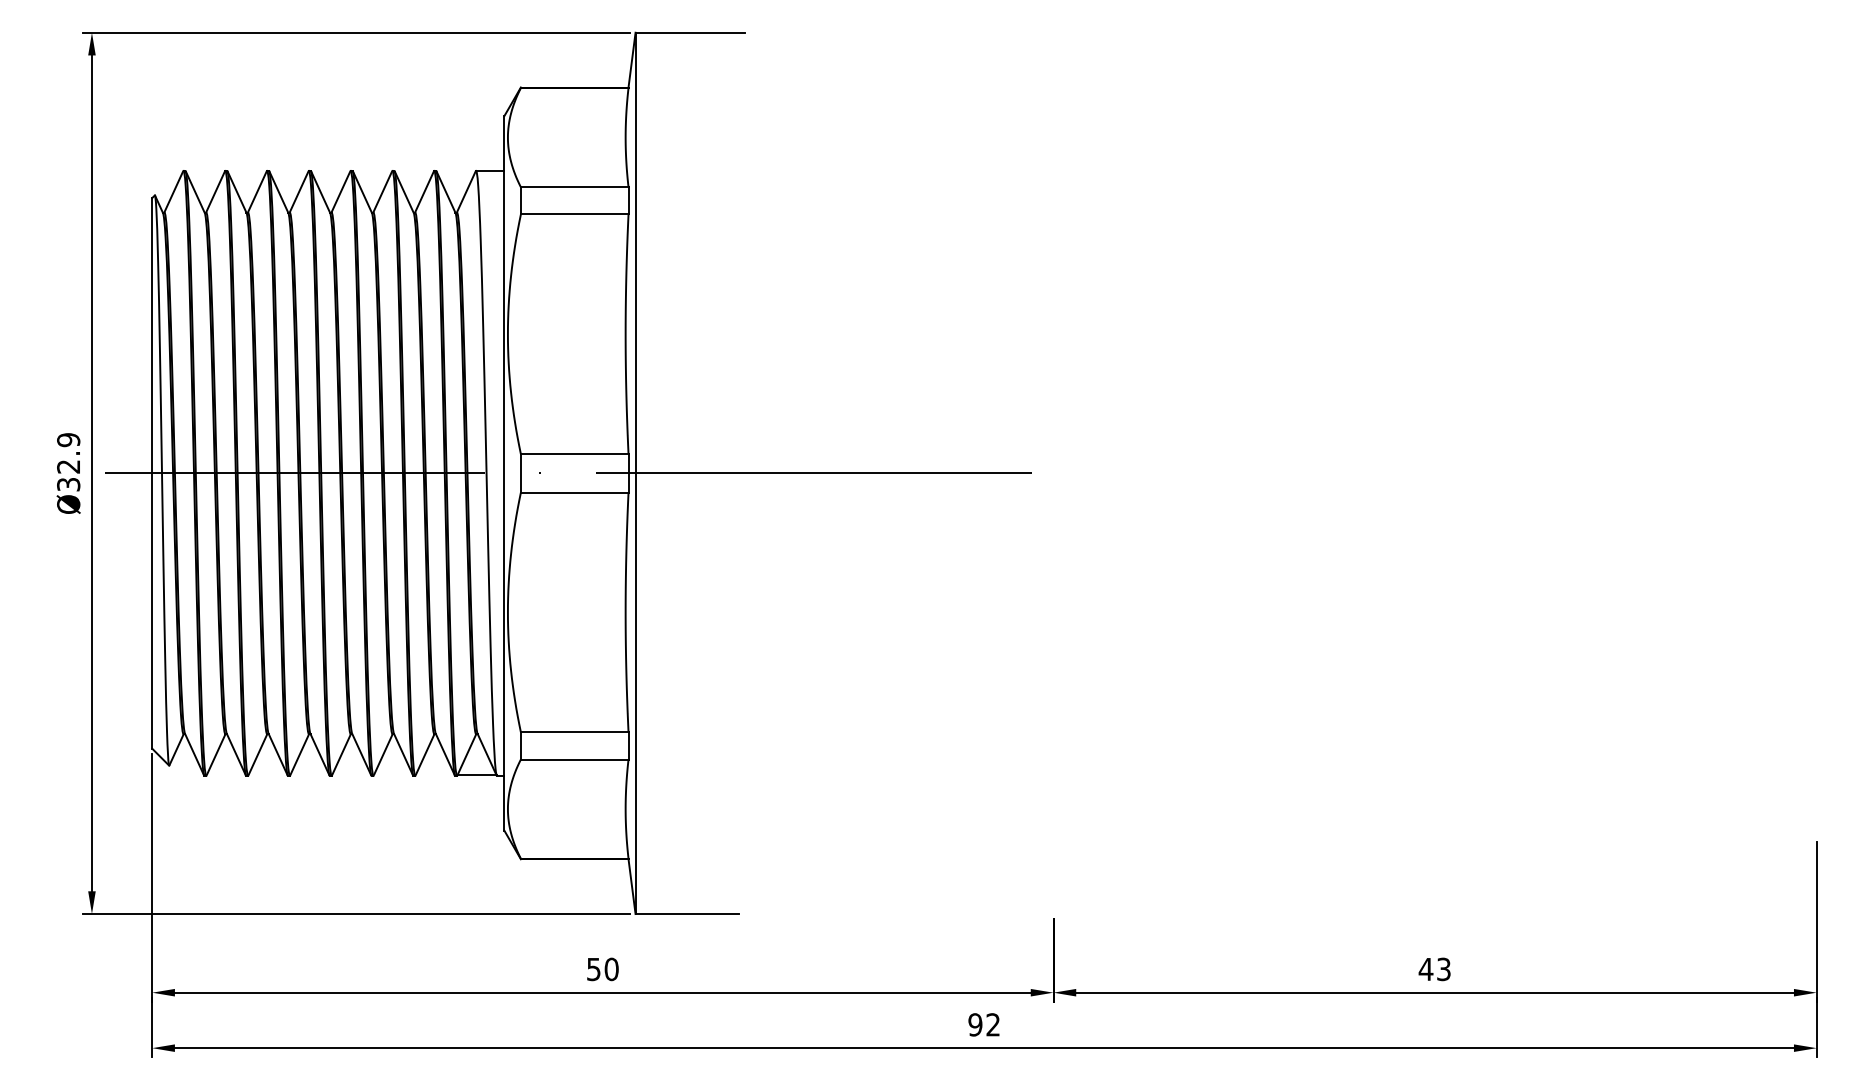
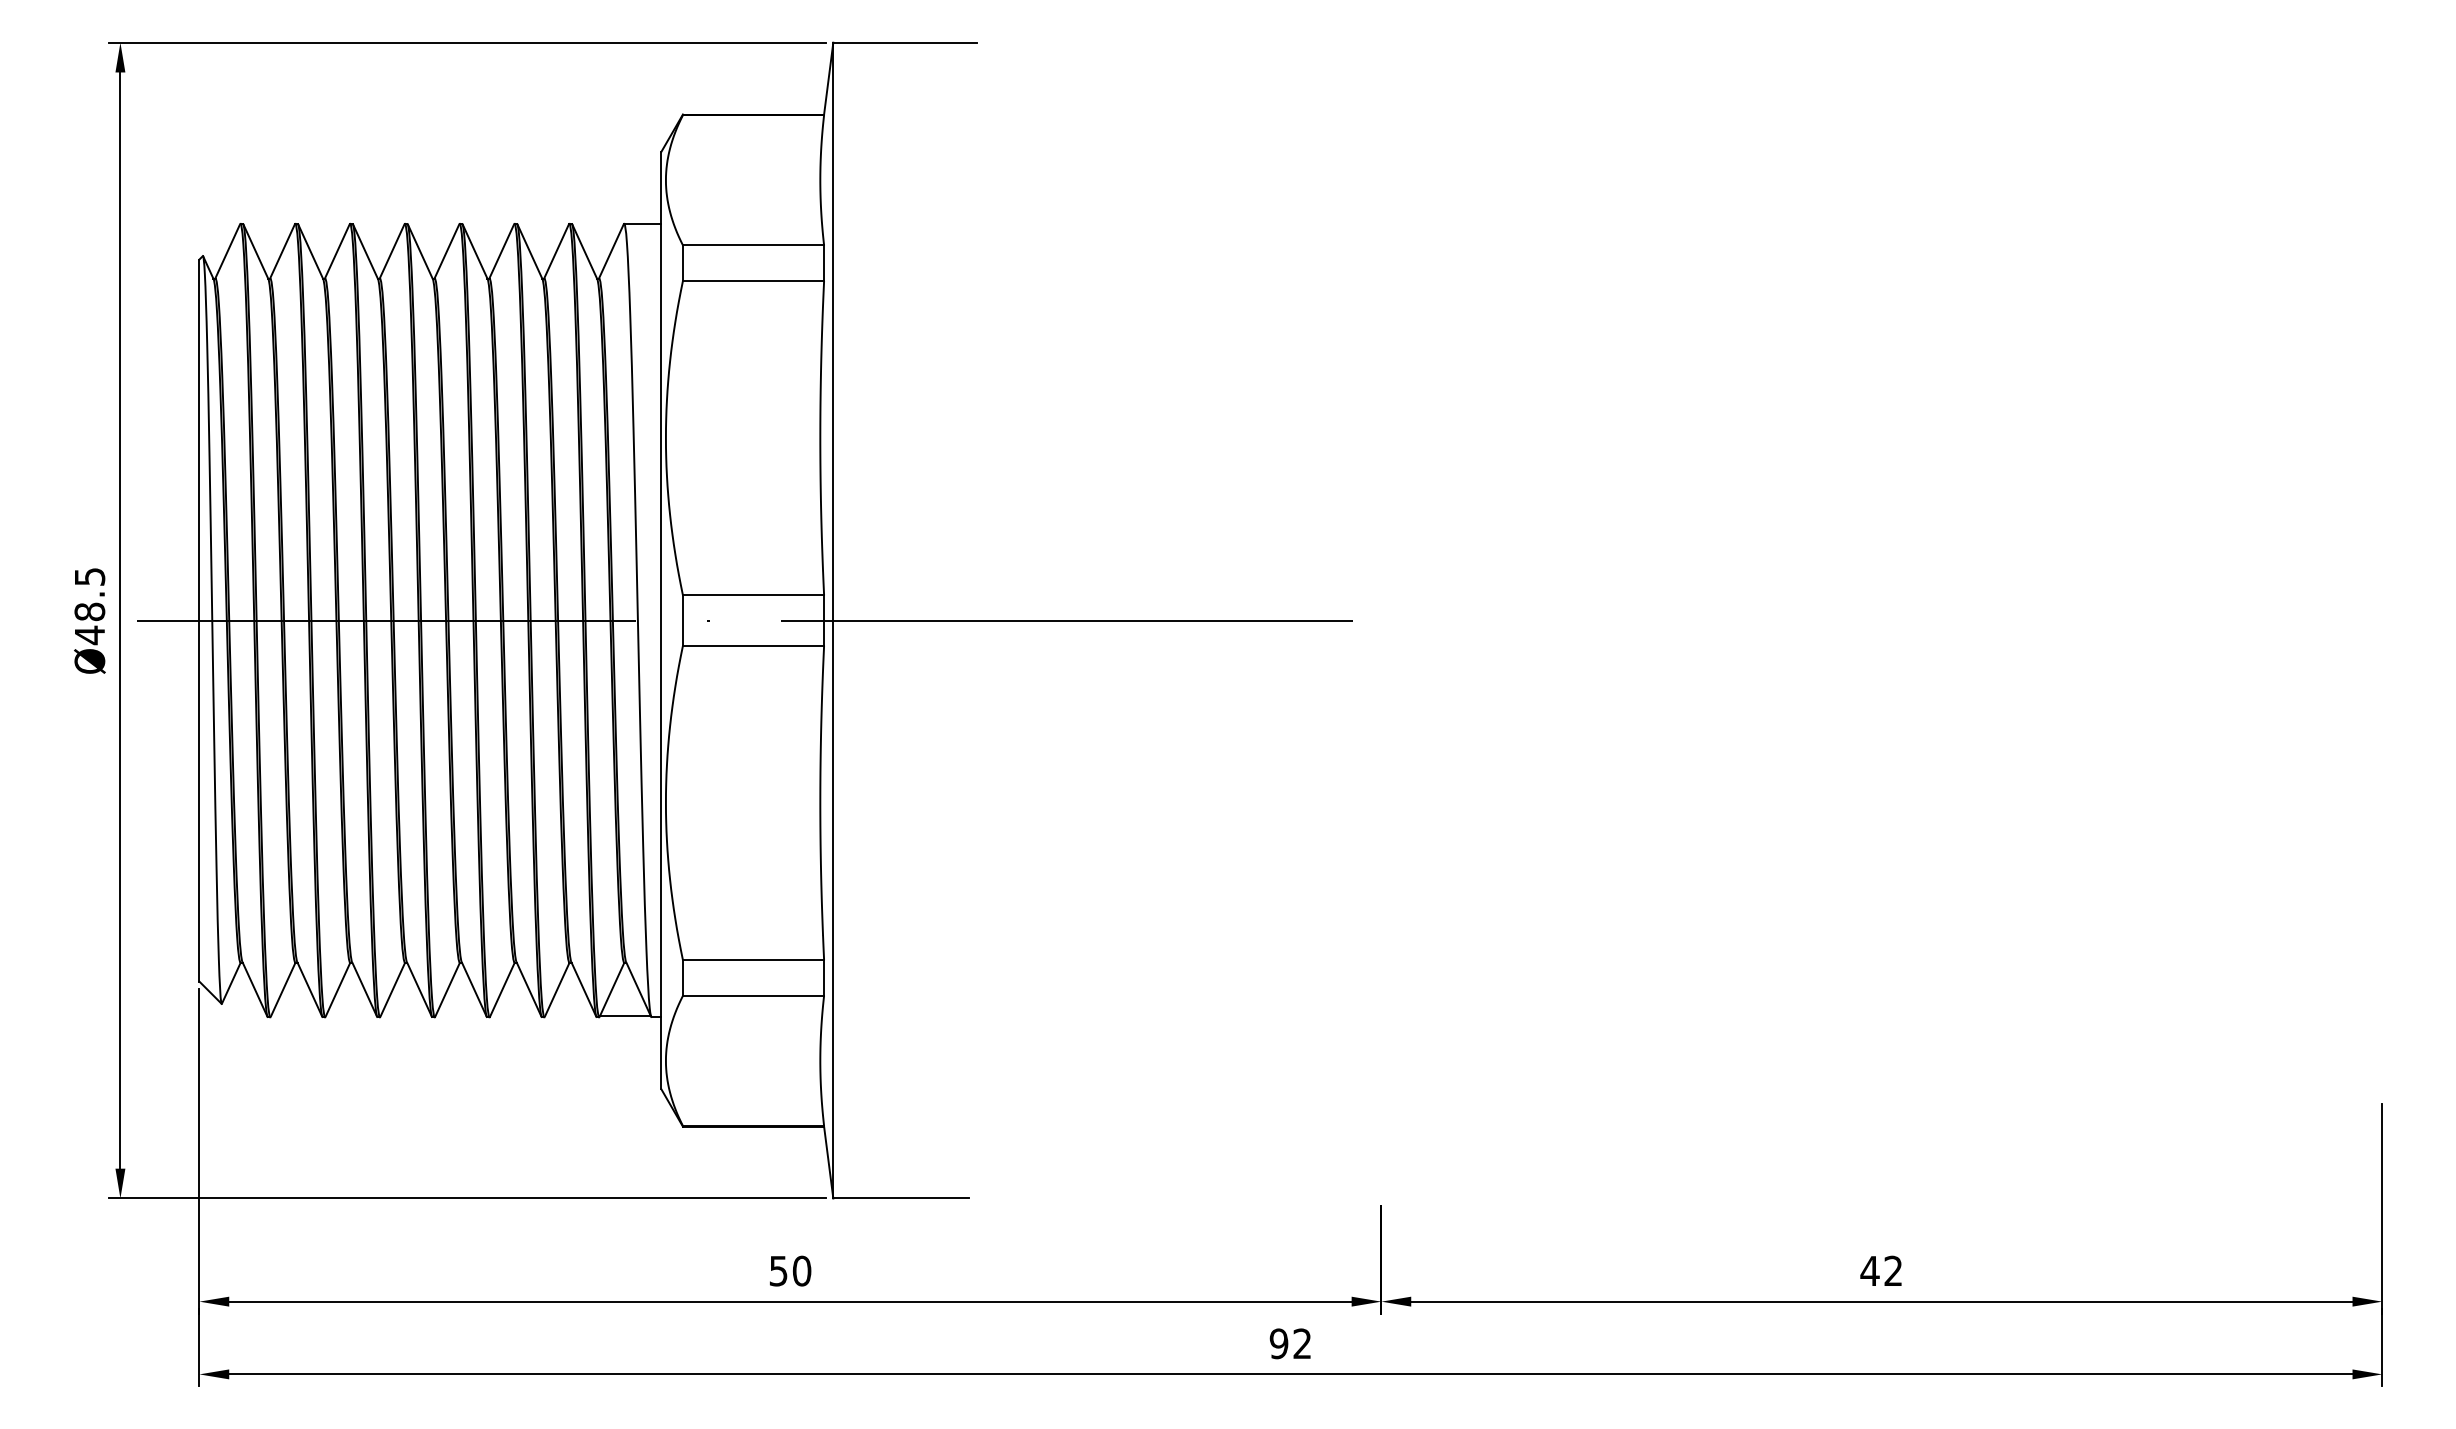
text: (68, 462) -> (89, 606), Ø32.9 -> Ø48.5
text: (1443, 969) -> (1893, 1271), 43 -> 42

